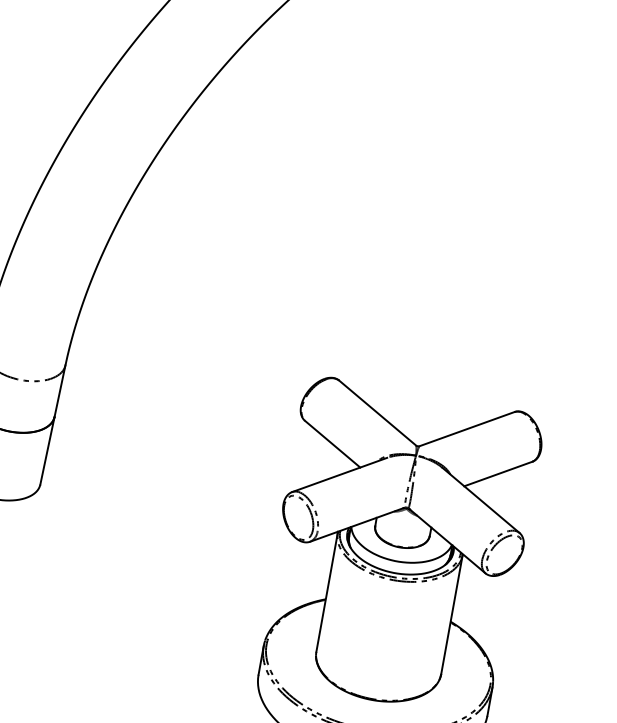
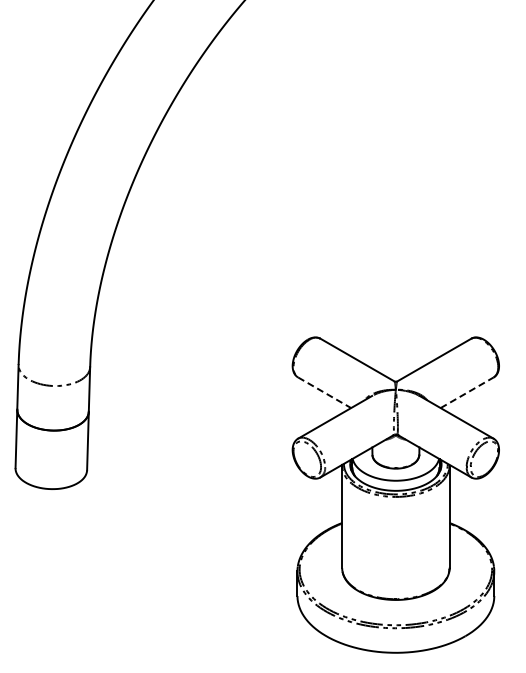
line: (332, 443) -> (324, 392), solid -> dashed
line: (498, 473) -> (467, 392), solid -> dashed

